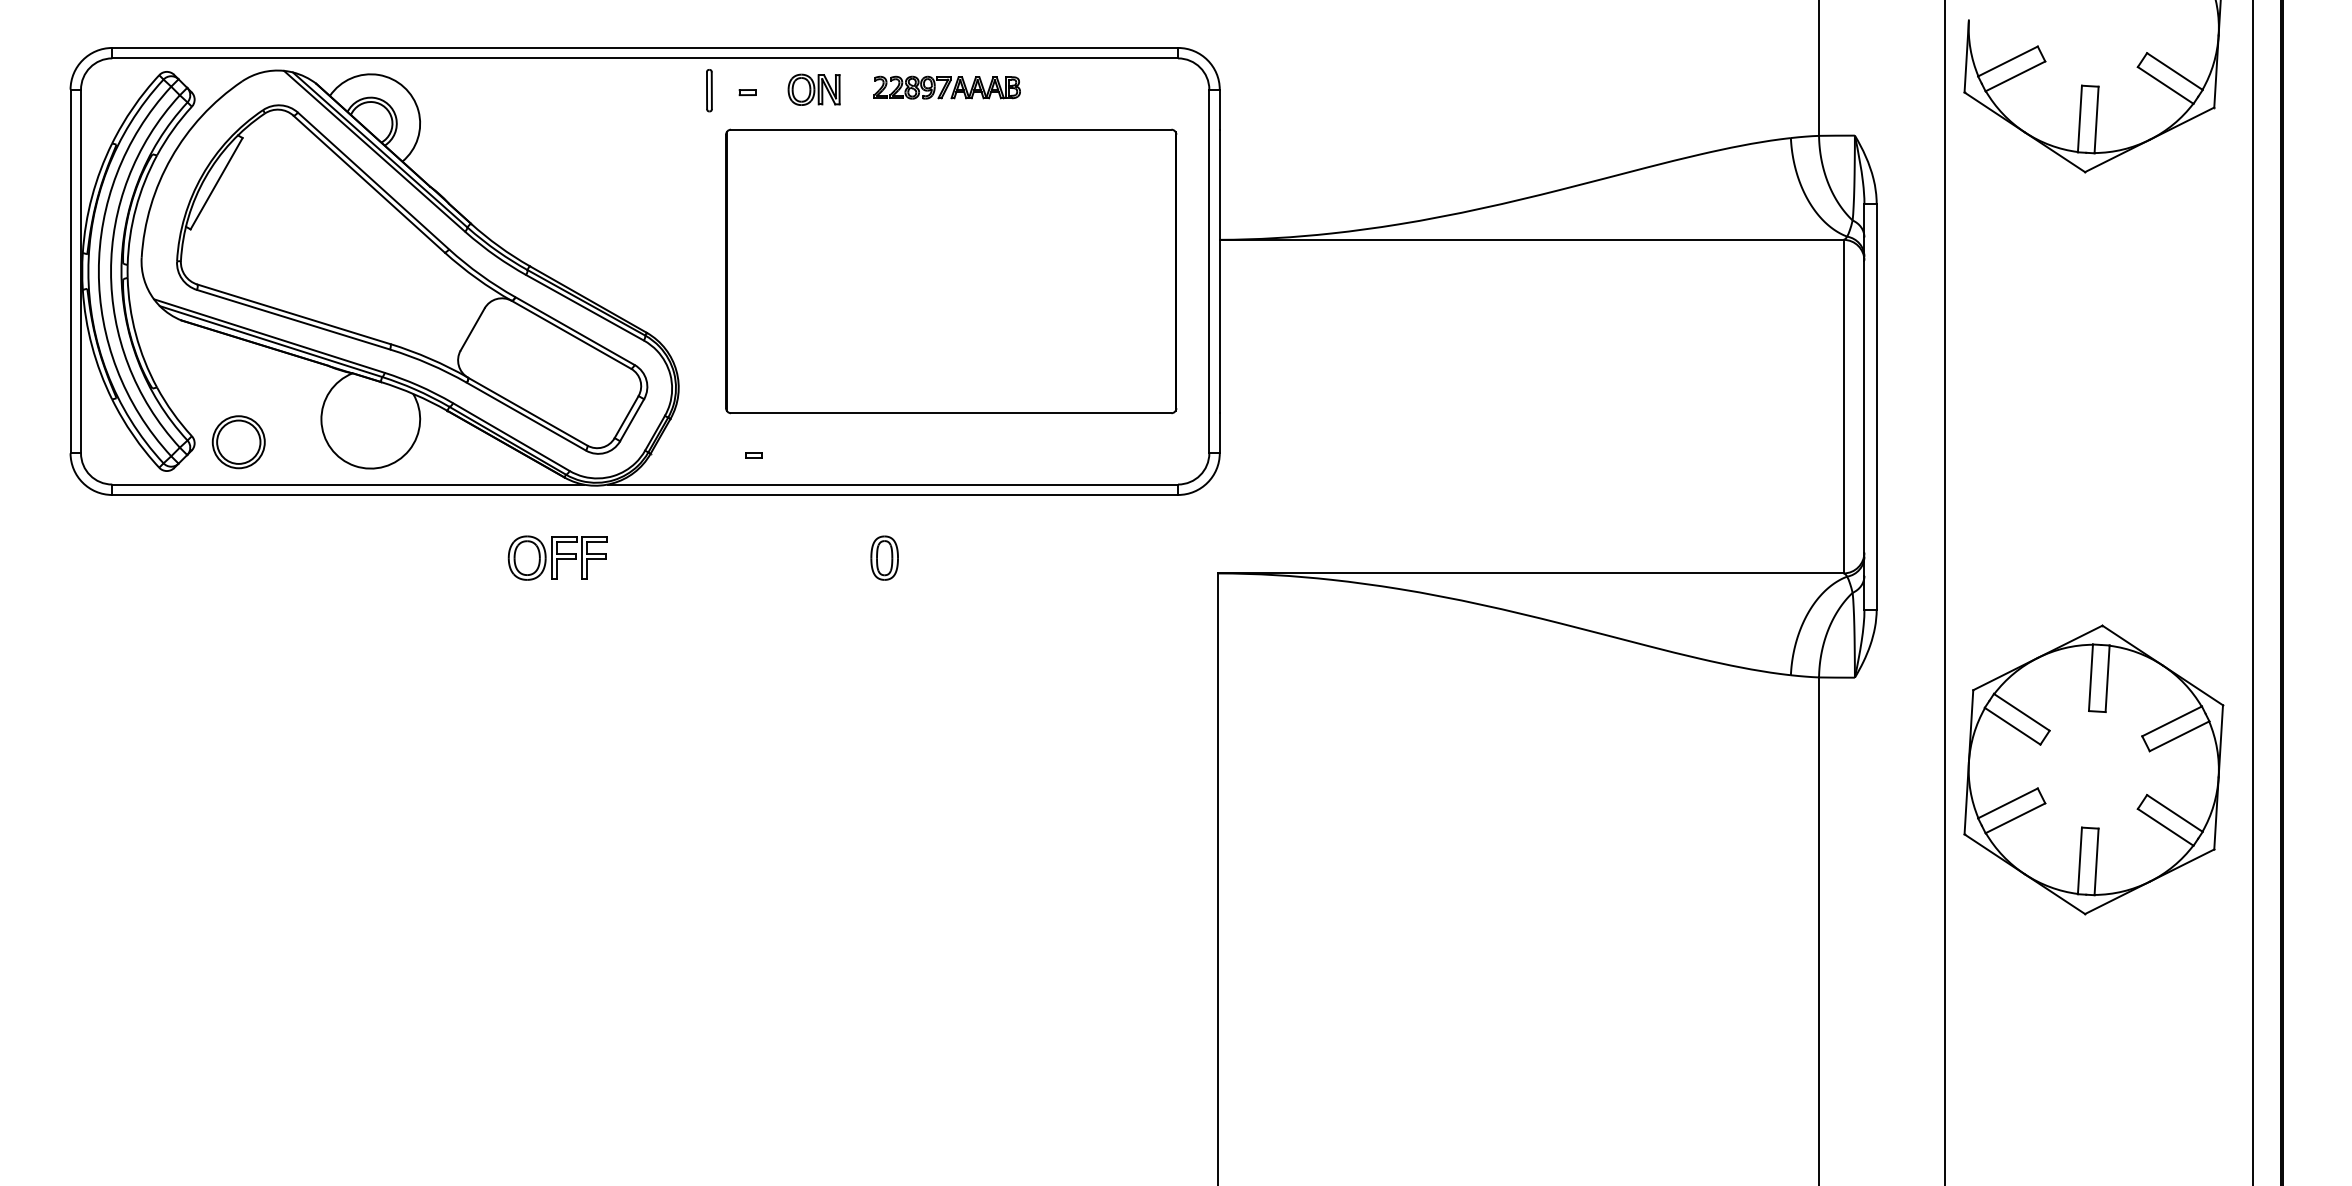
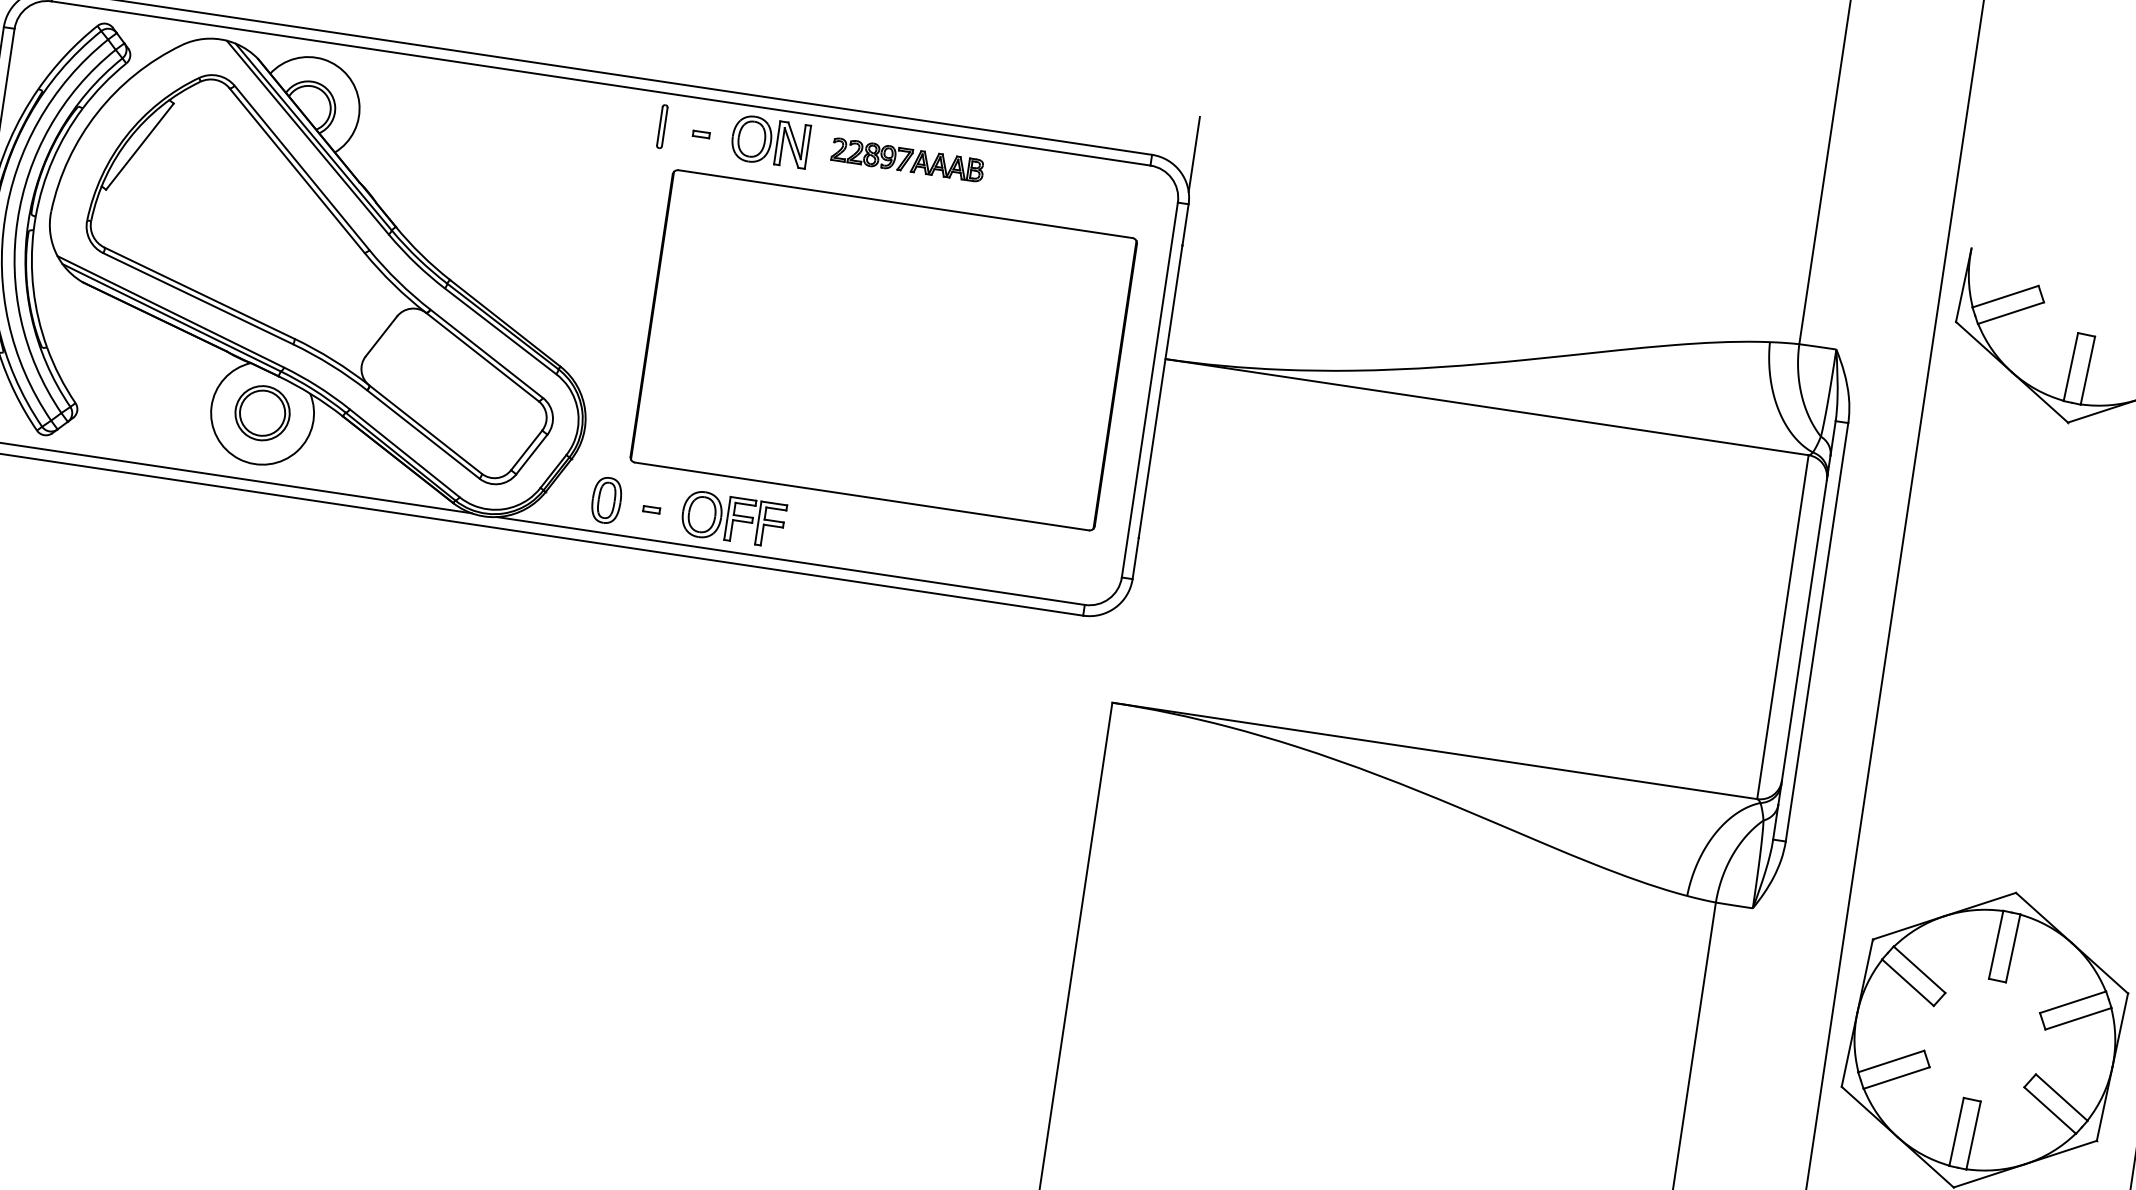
line: (1218, 41) -> (1194, 154), added
part: (813, 89) -> (769, 141), size x1.43
part: (238, 442) -> (262, 413), moved
part: (557, 557) -> (733, 518), moved
part: (884, 557) -> (606, 499), moved

